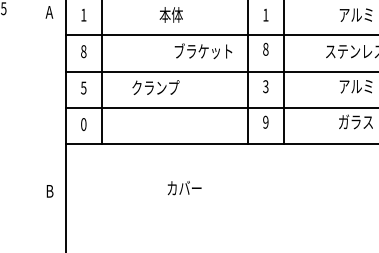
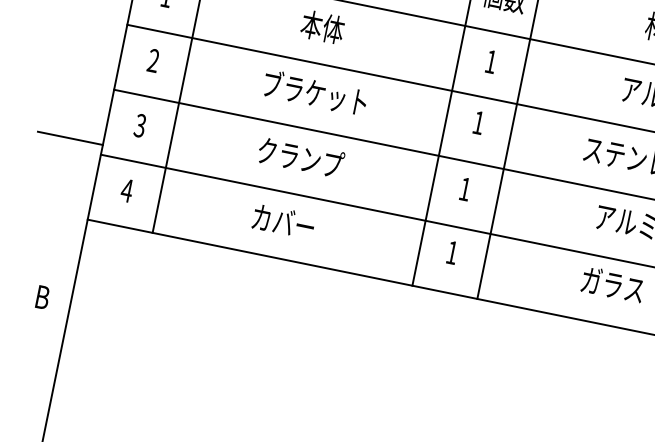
text: (265, 48) -> (478, 121), 8 -> 1
text: (203, 50) -> (315, 91), moved
text: (83, 51) -> (153, 60), 8 -> 2
text: (265, 86) -> (464, 188), 3 -> 1
text: (83, 87) -> (140, 124), 5 -> 3
text: (155, 87) -> (300, 157), moved
line: (47, 102) -> (70, 138), added
text: (265, 121) -> (451, 251), 9 -> 1
text: (83, 124) -> (126, 190), 0 -> 4
text: (184, 188) -> (283, 222), moved

